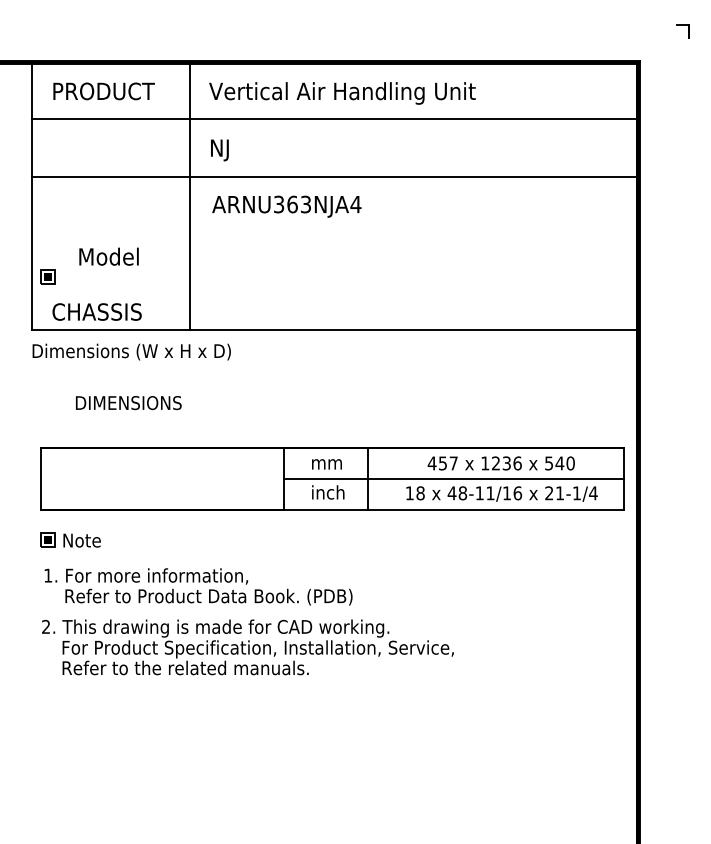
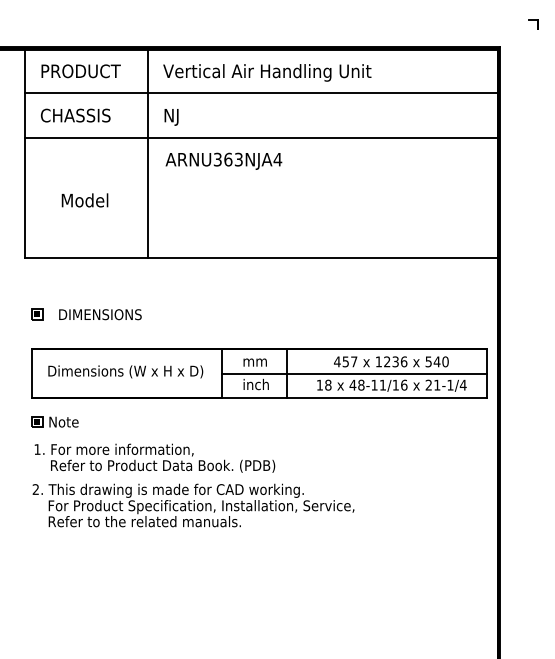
part: (48, 277) -> (37, 314), moved
text: (96, 311) -> (75, 115), moved
text: (131, 351) -> (125, 371), moved

